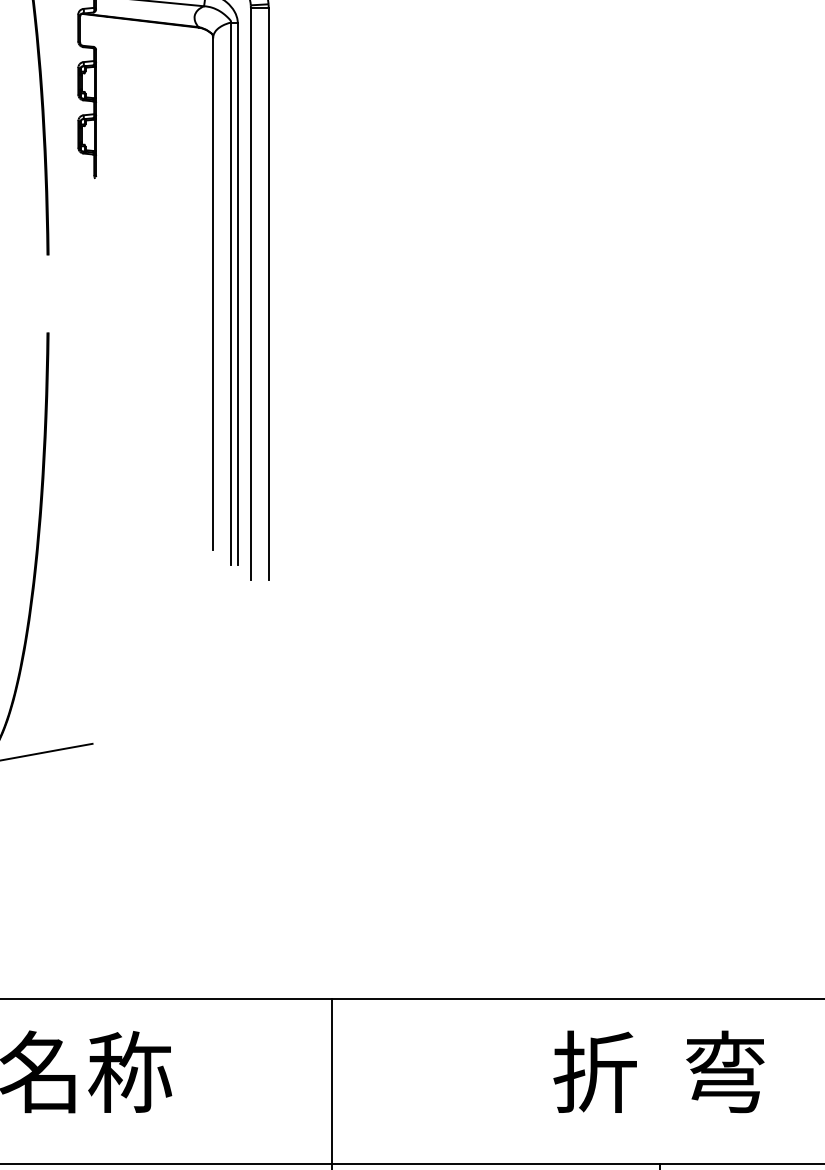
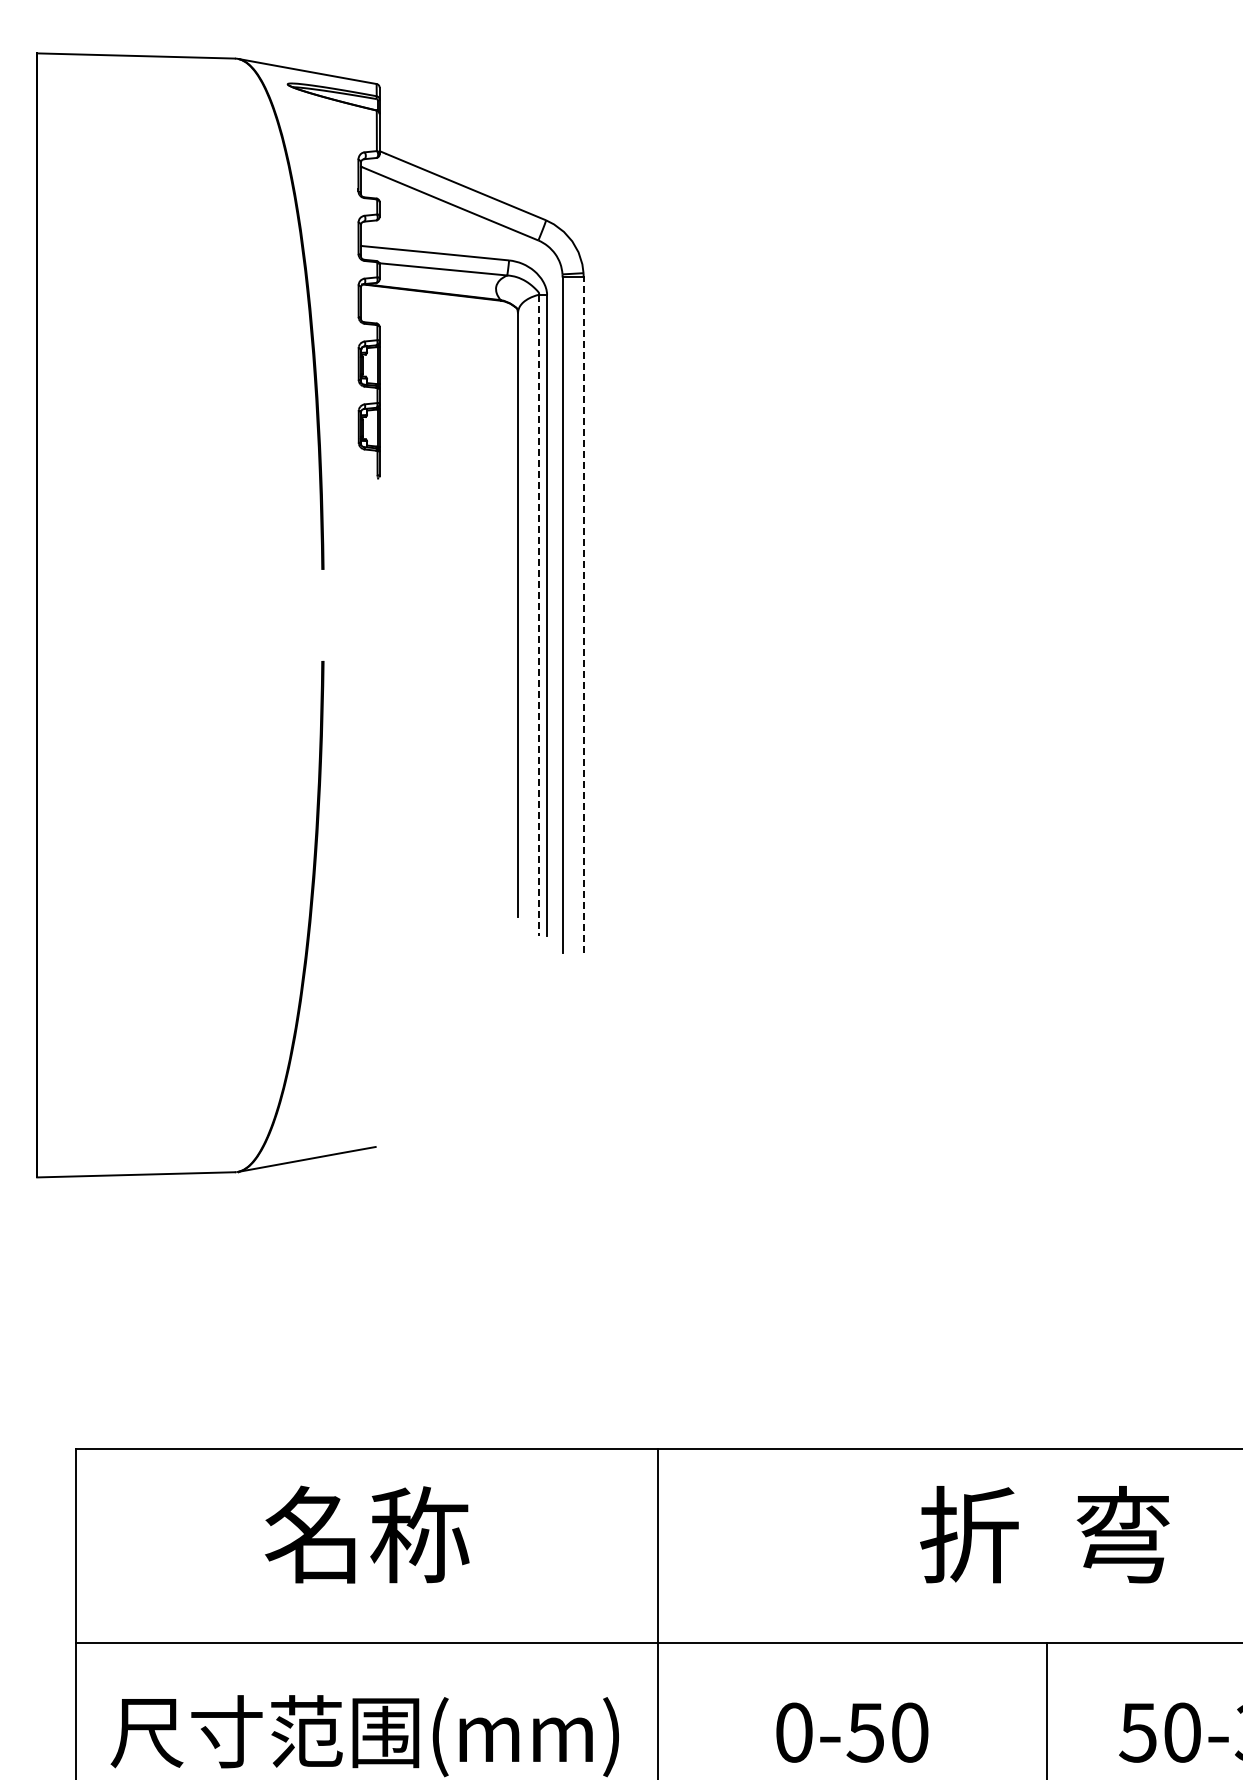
line: (230, 294) -> (538, 615), solid -> dashed
line: (268, 294) -> (583, 615), solid -> dashed

